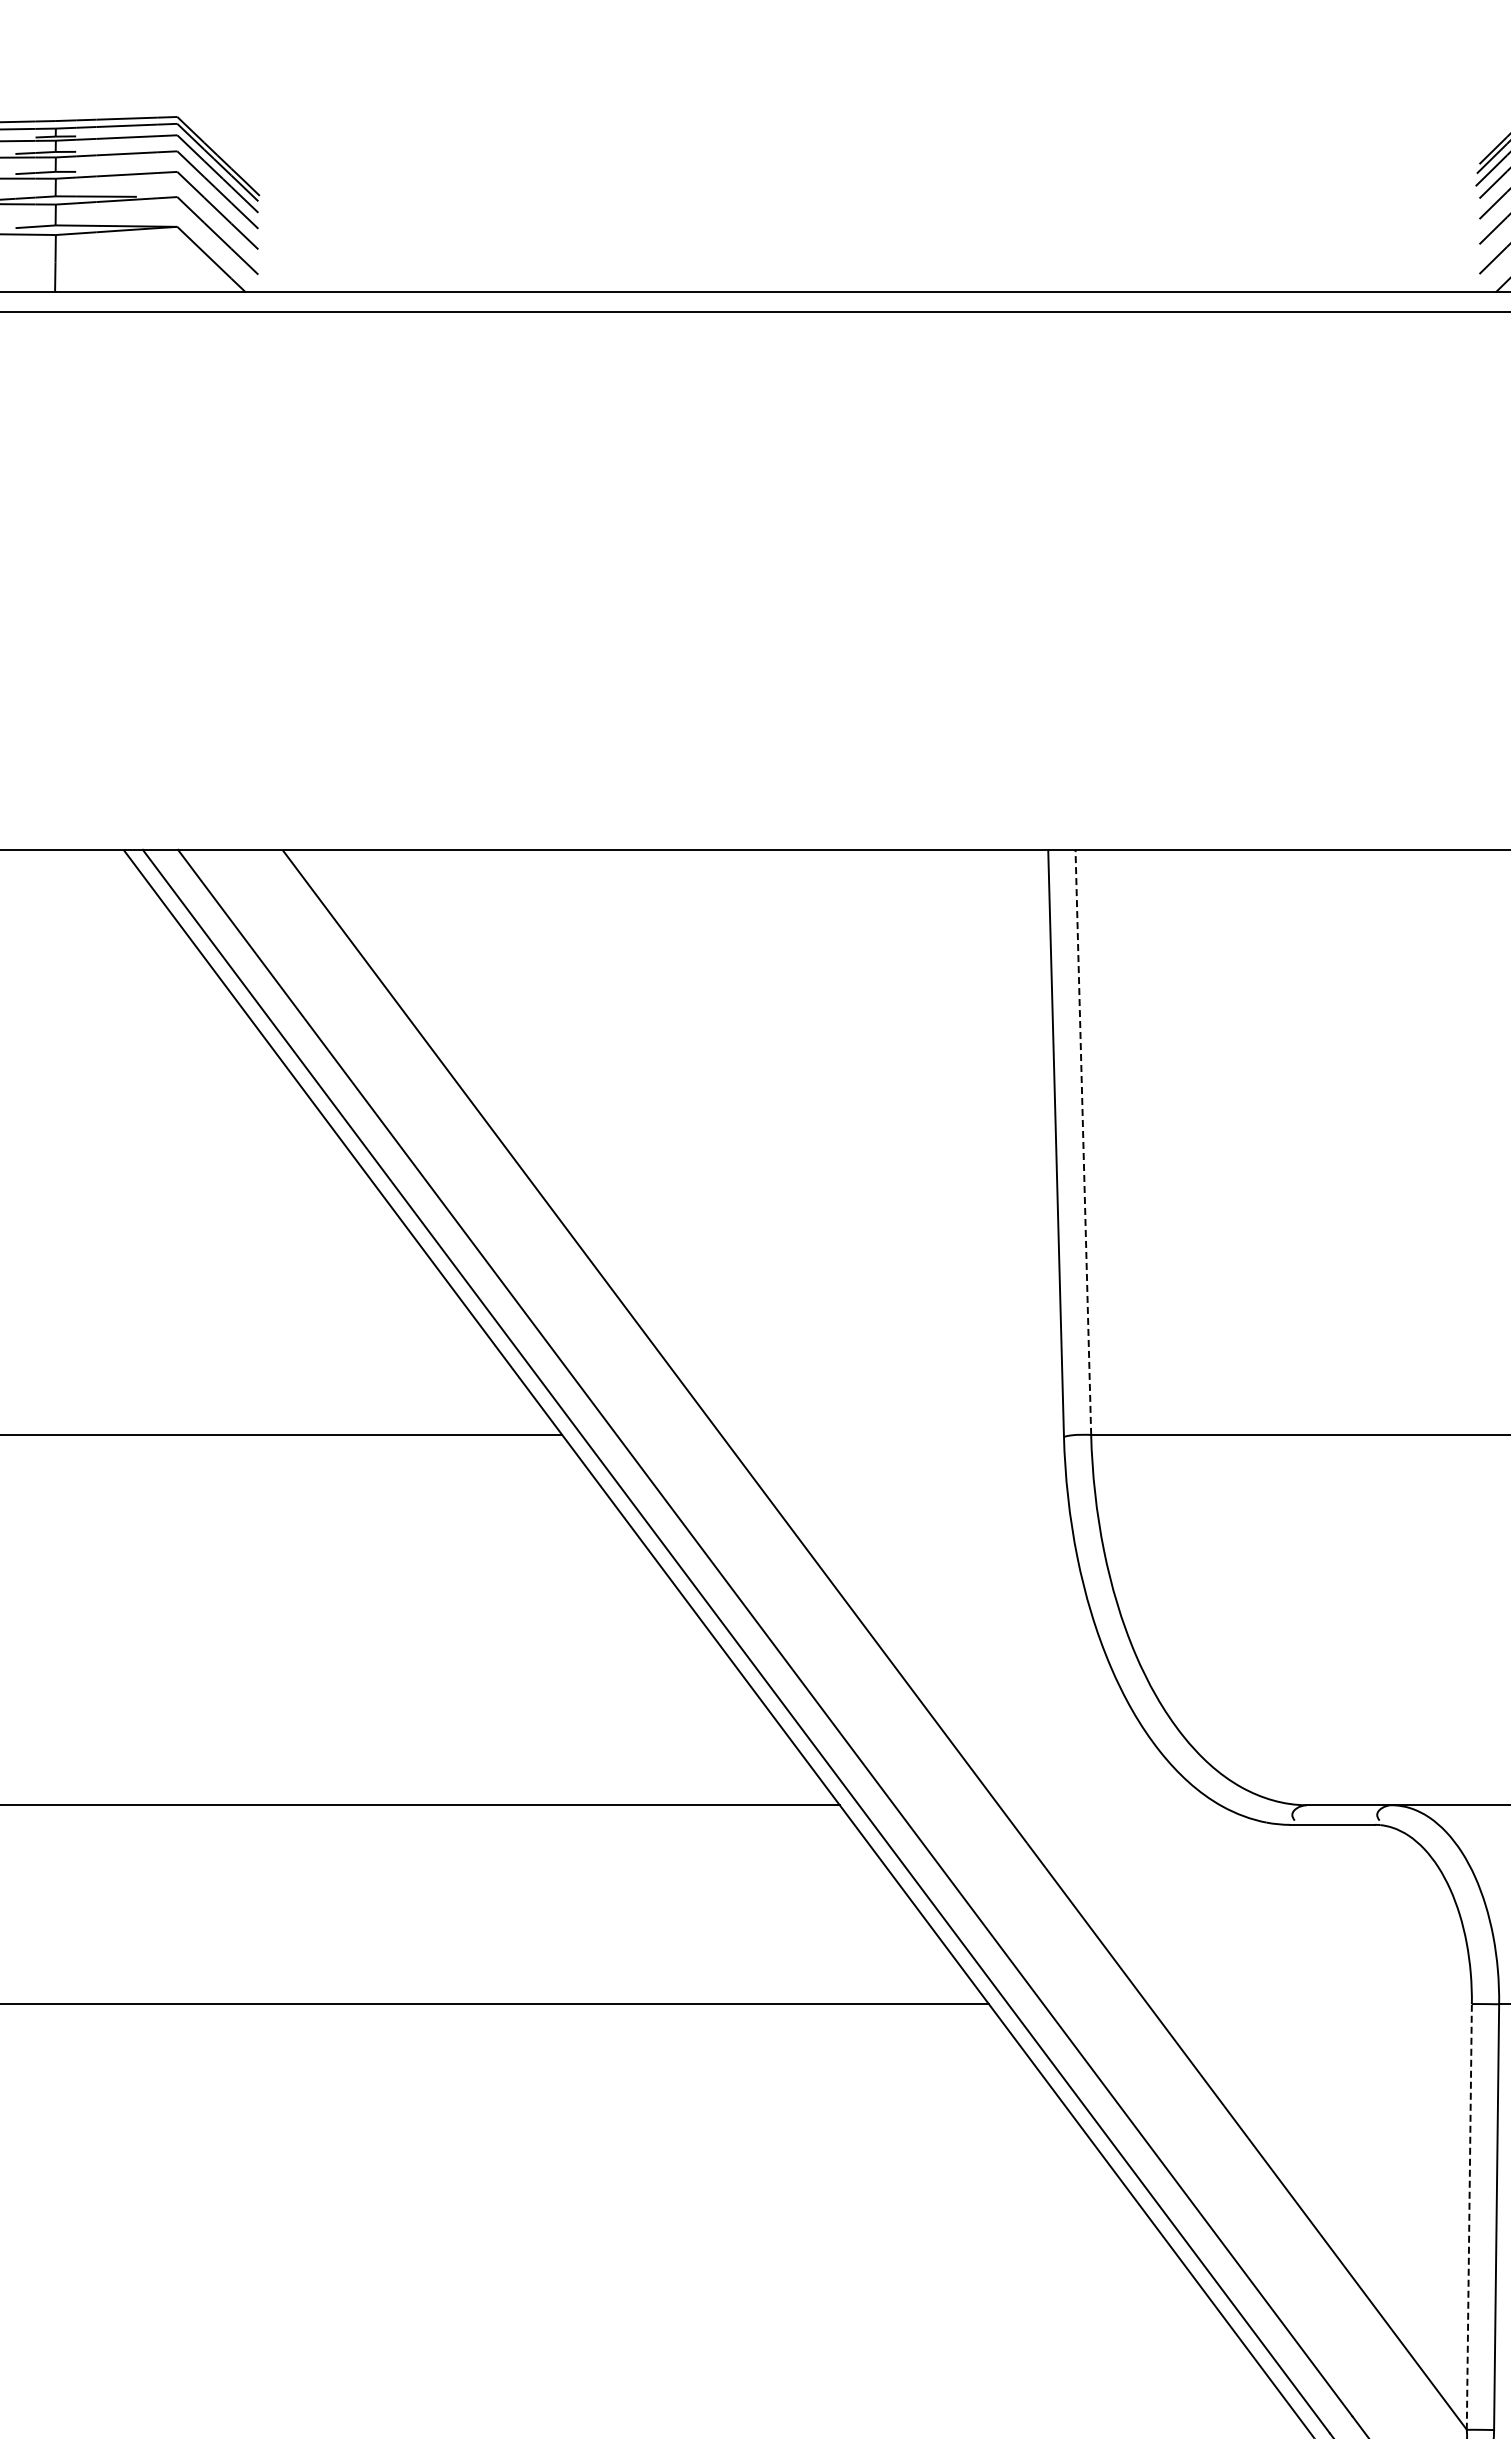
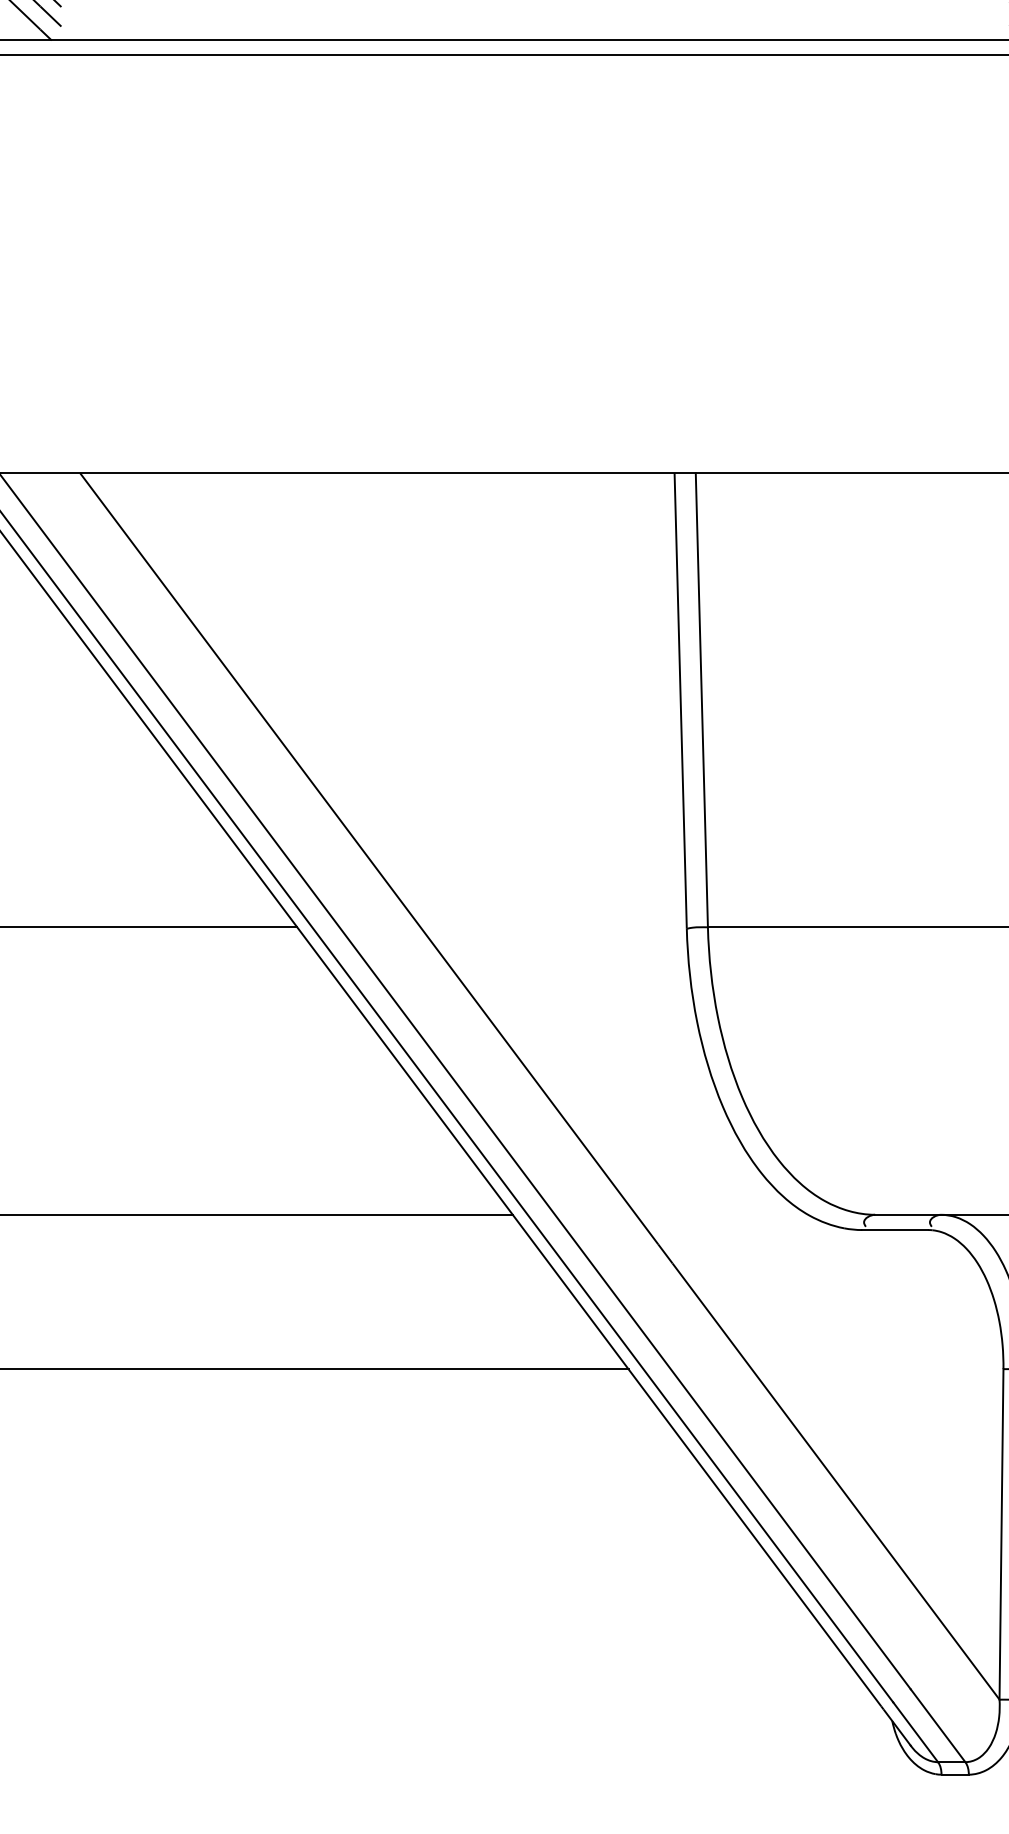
line: (1083, 1142) -> (701, 700), dashed -> solid
line: (1469, 2216) -> (1001, 1534), dashed -> solid

